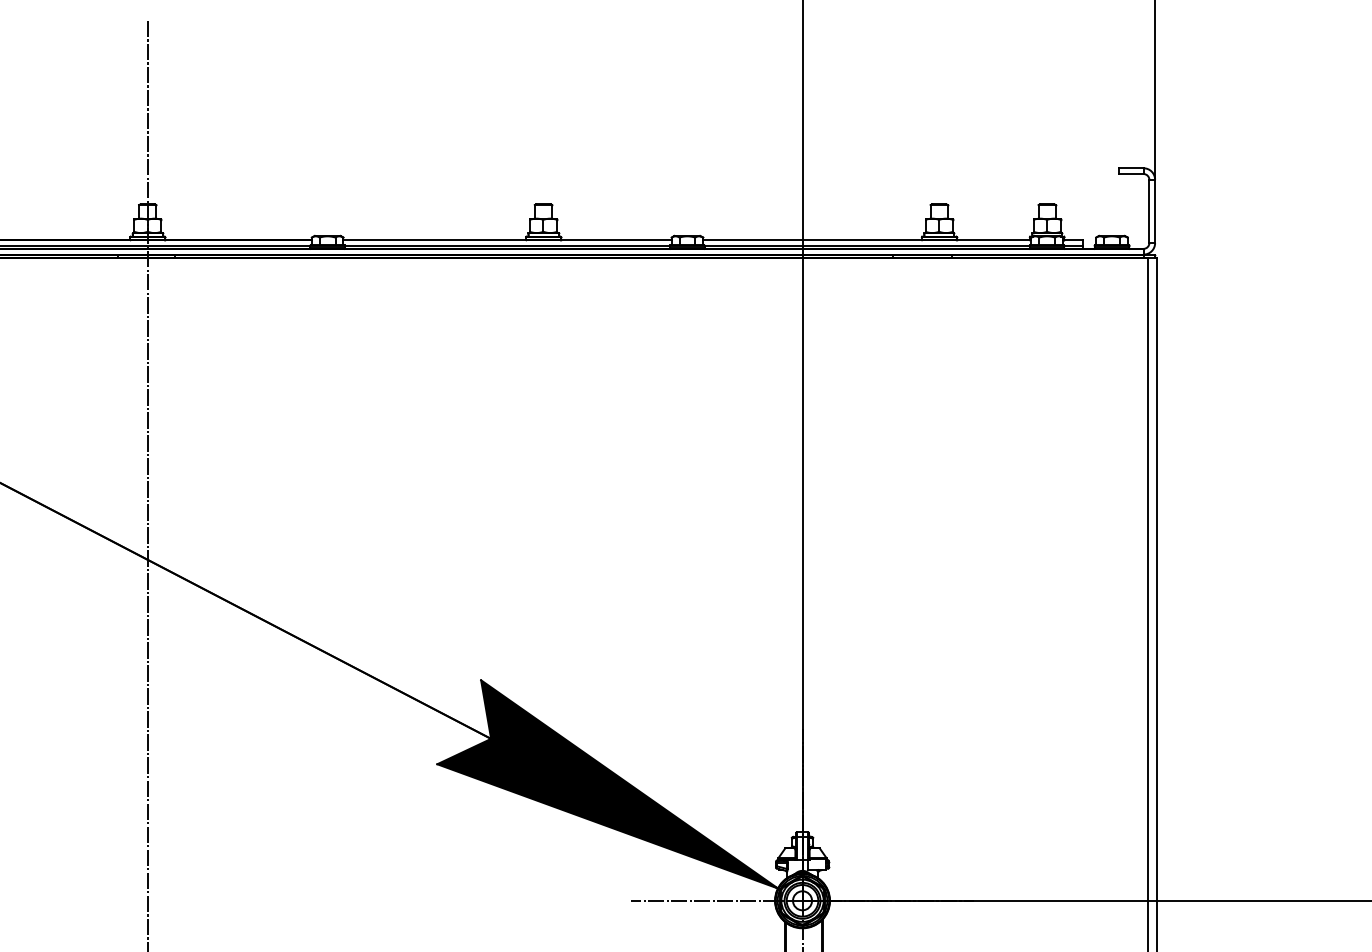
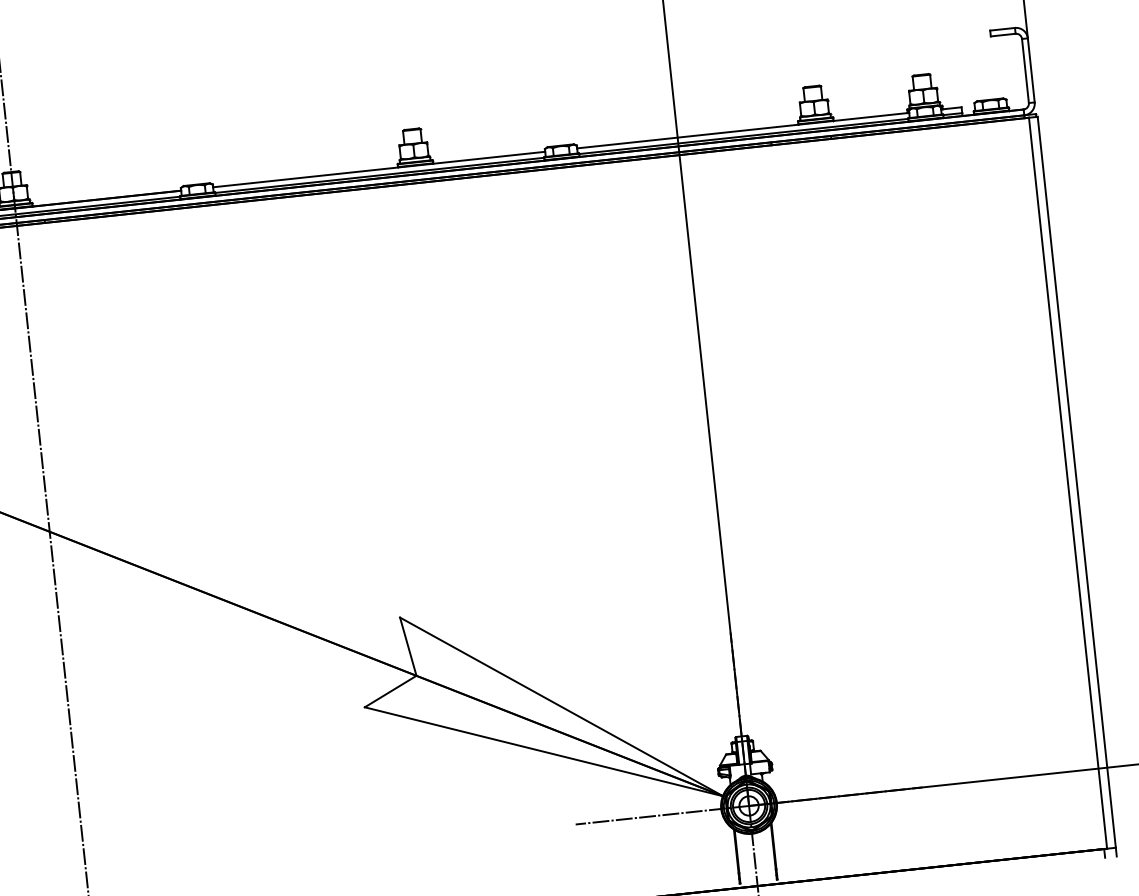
fill: (607, 784) -> (539, 709), removed

